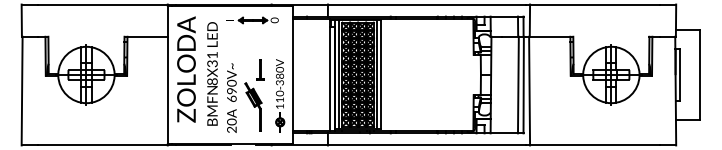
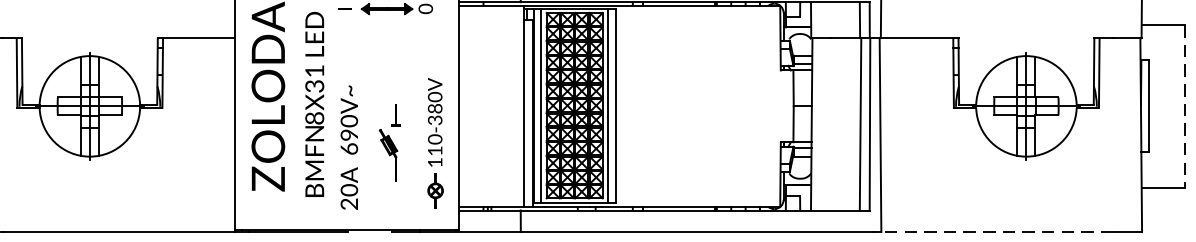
line: (700, 75) -> (1185, 107), solid -> dashed
part: (254, 95) -> (389, 142), size x0.6
line: (594, 145) -> (996, 232), solid -> dashed

